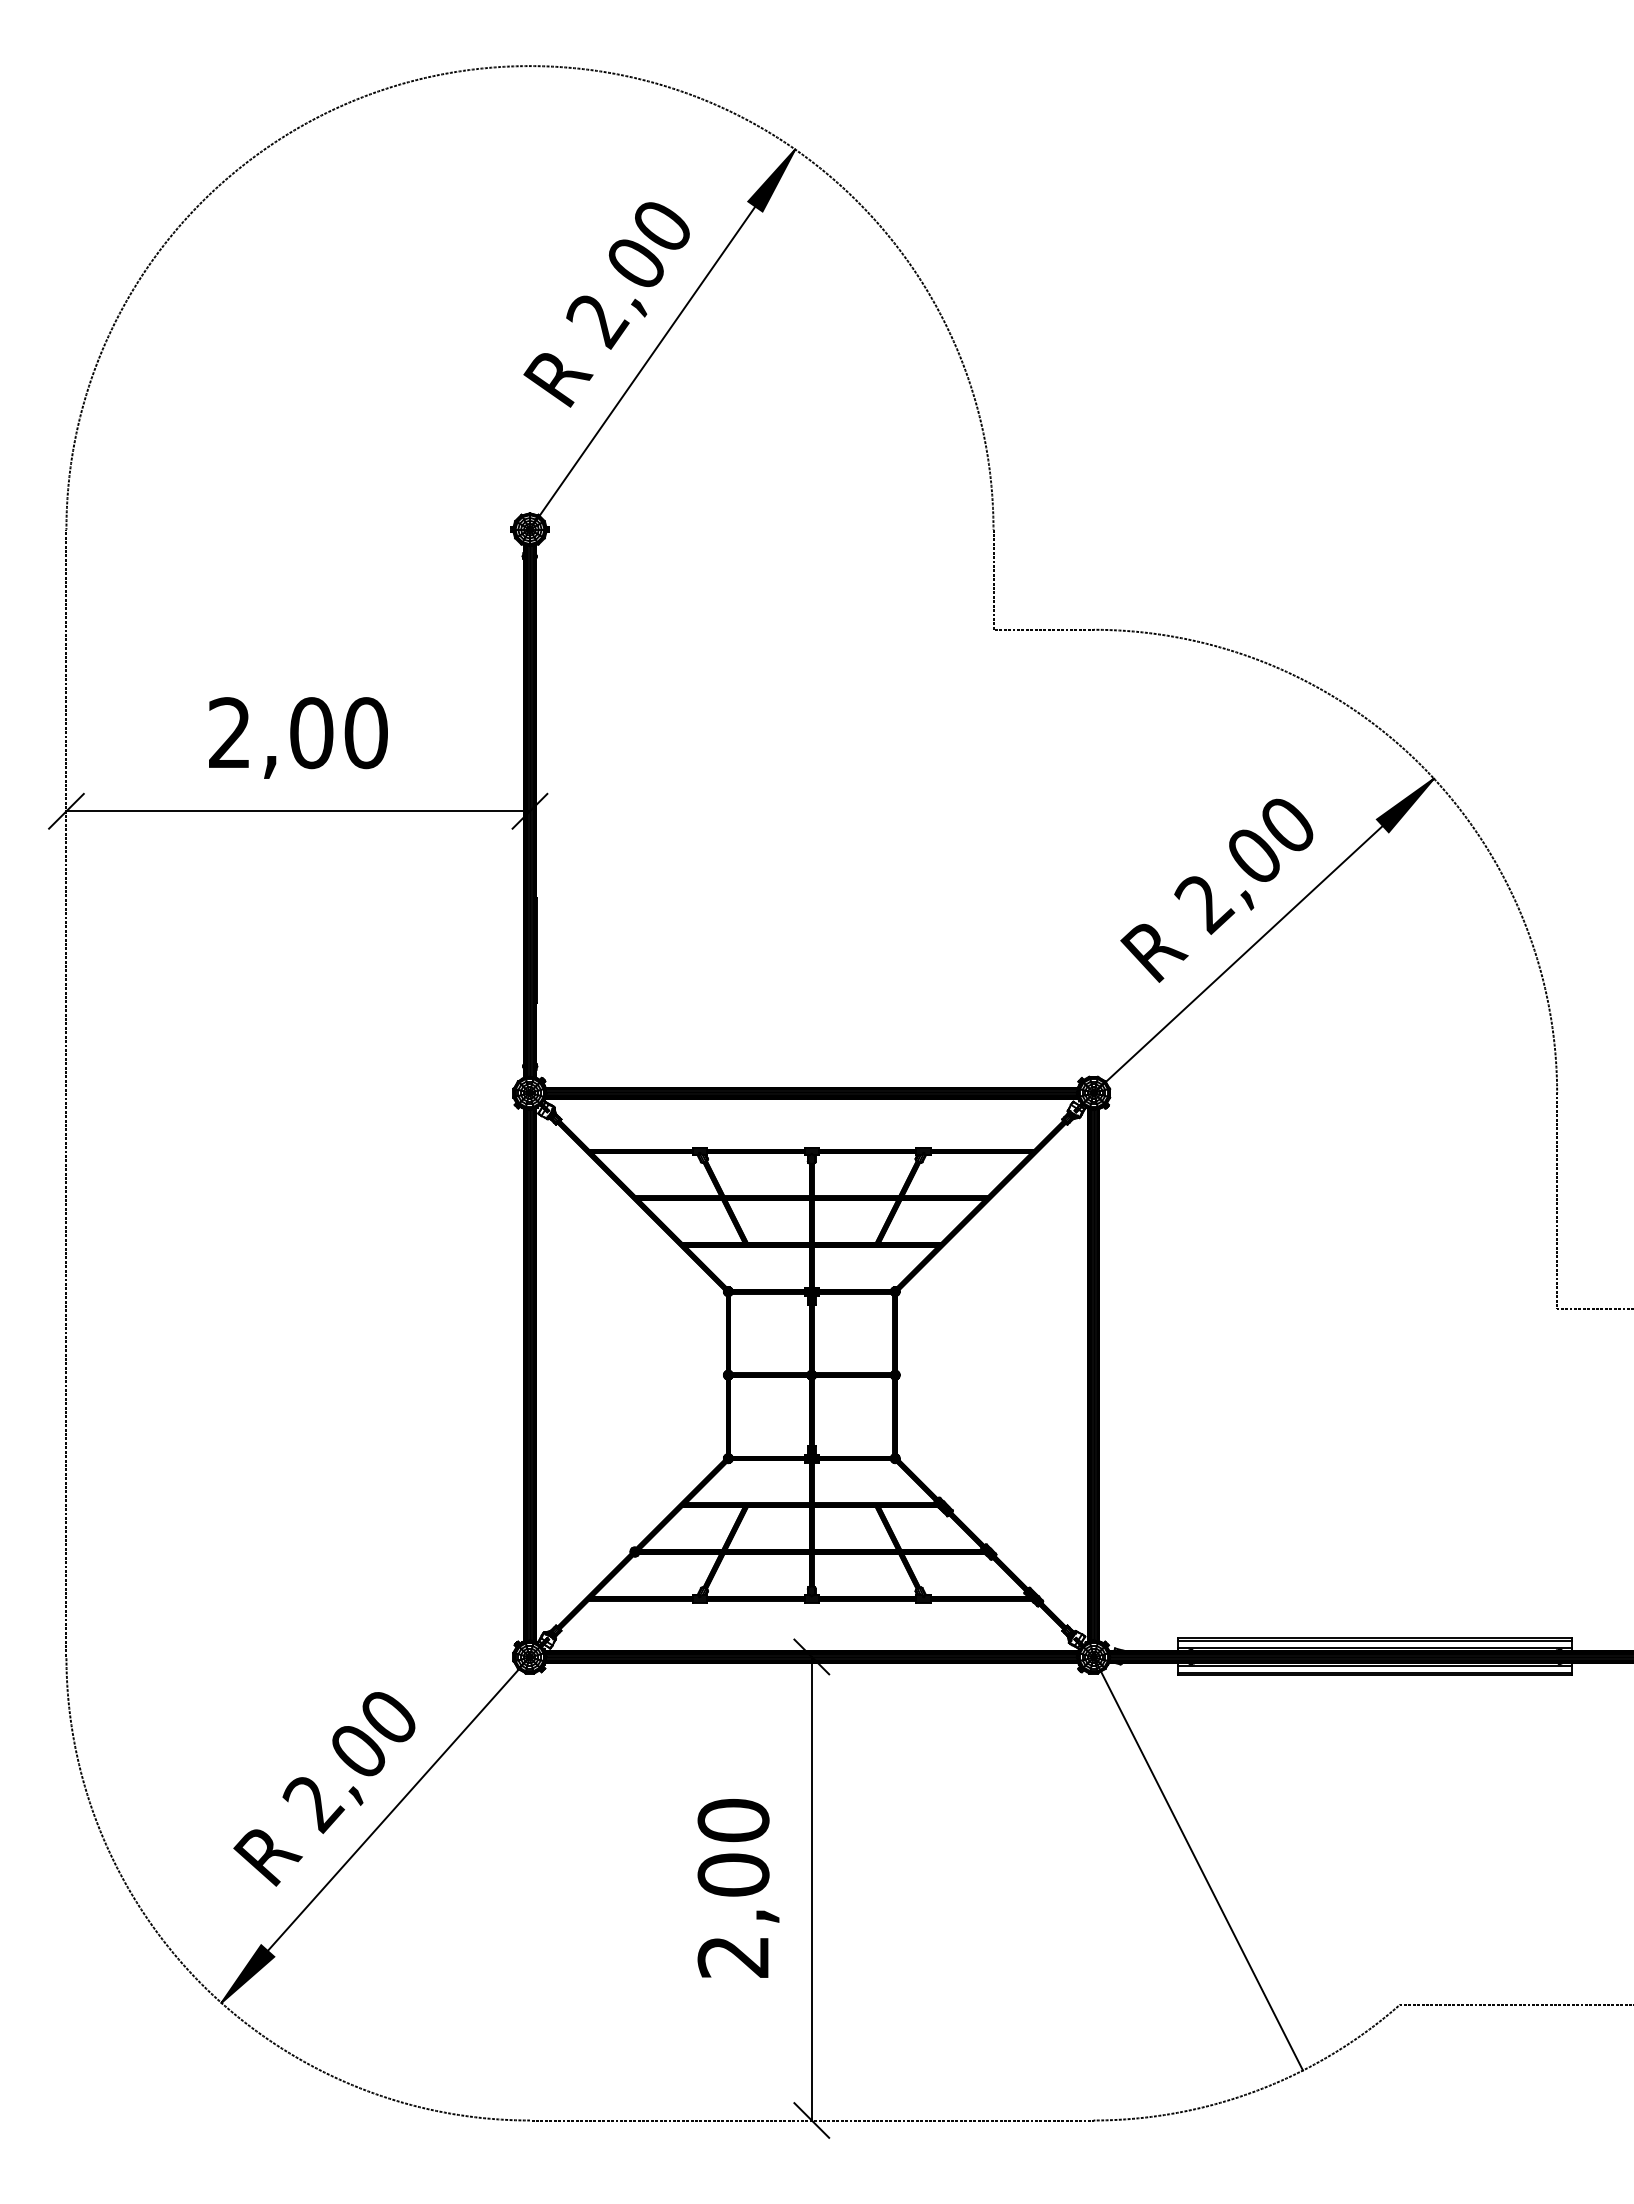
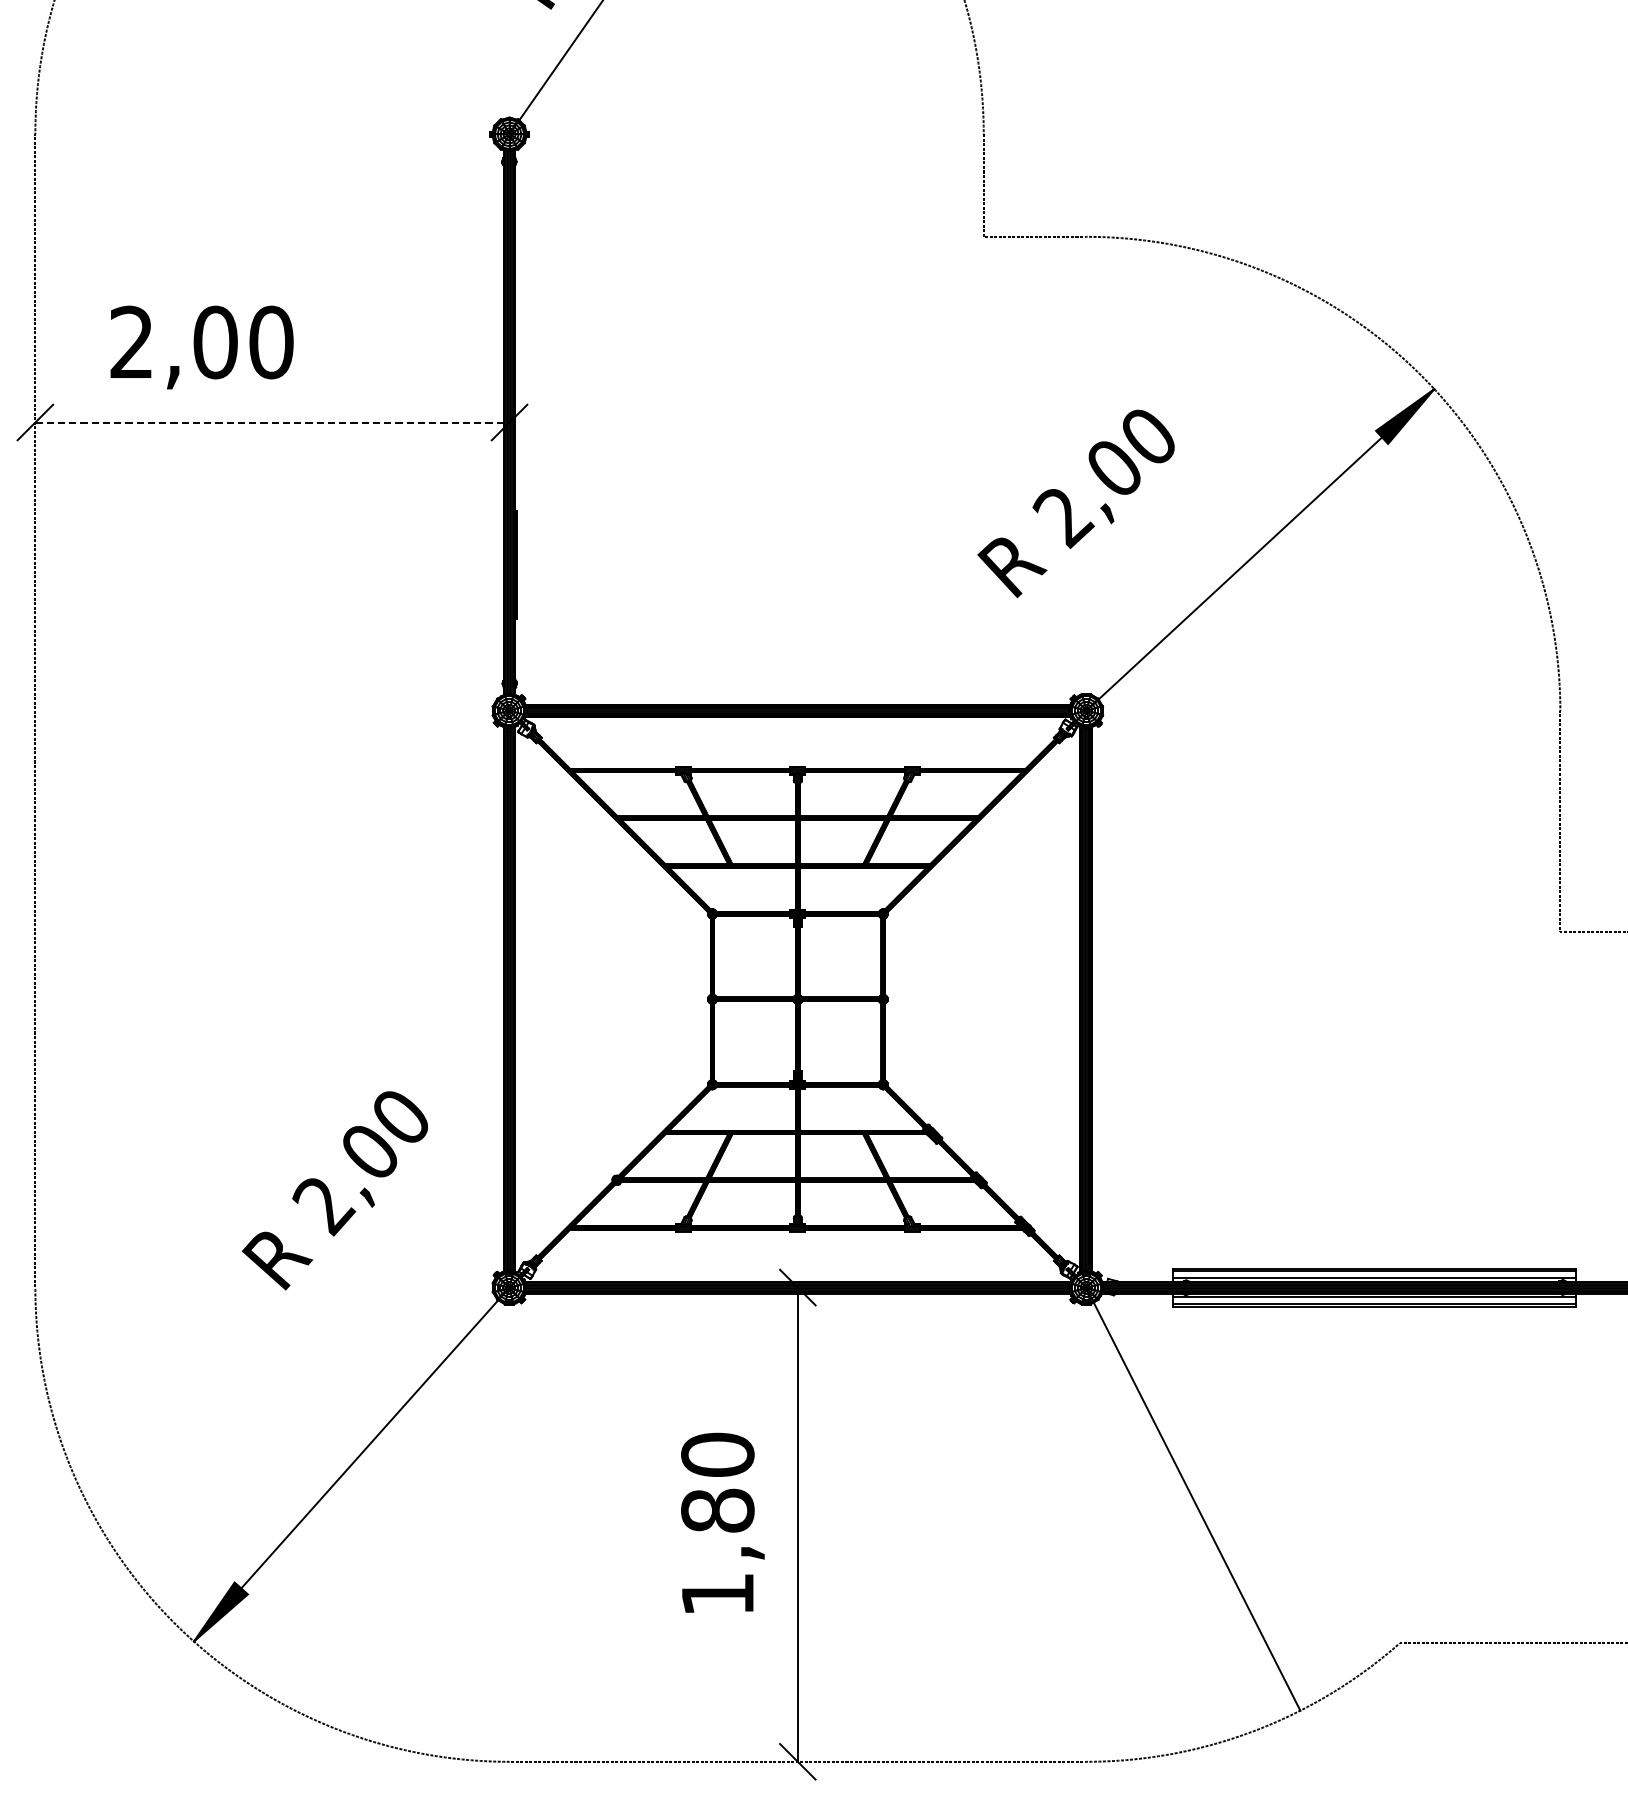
text: (298, 737) -> (202, 347), moved
line: (298, 811) -> (272, 422), solid -> dashed
text: (1216, 890) -> (1075, 503), moved
text: (324, 1789) -> (335, 1190), moved
text: (733, 1915) -> (717, 1552), 2,00 -> 1,80

